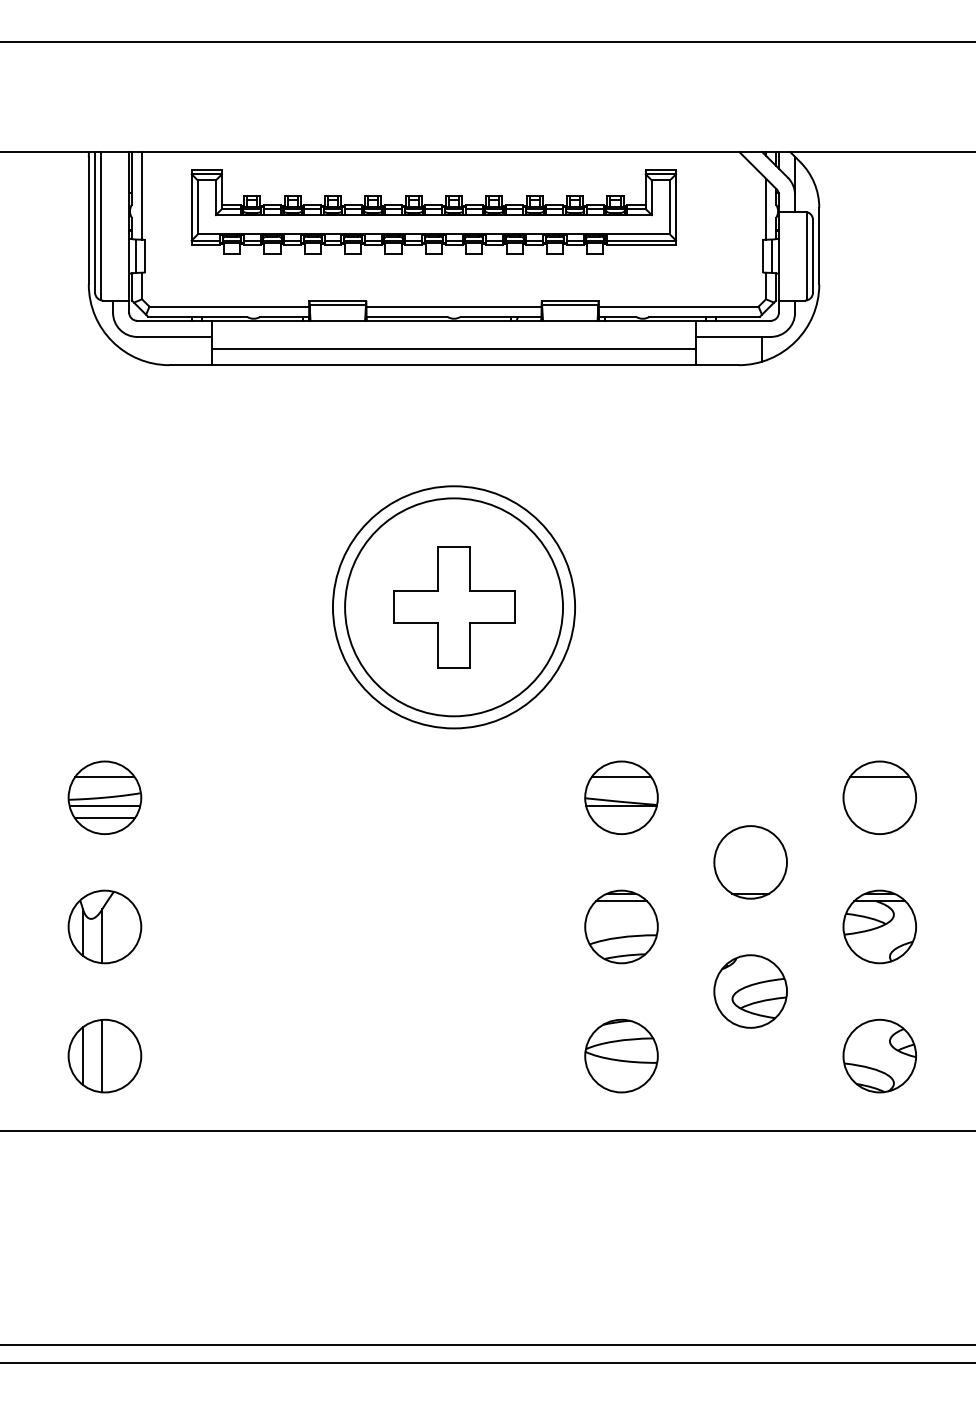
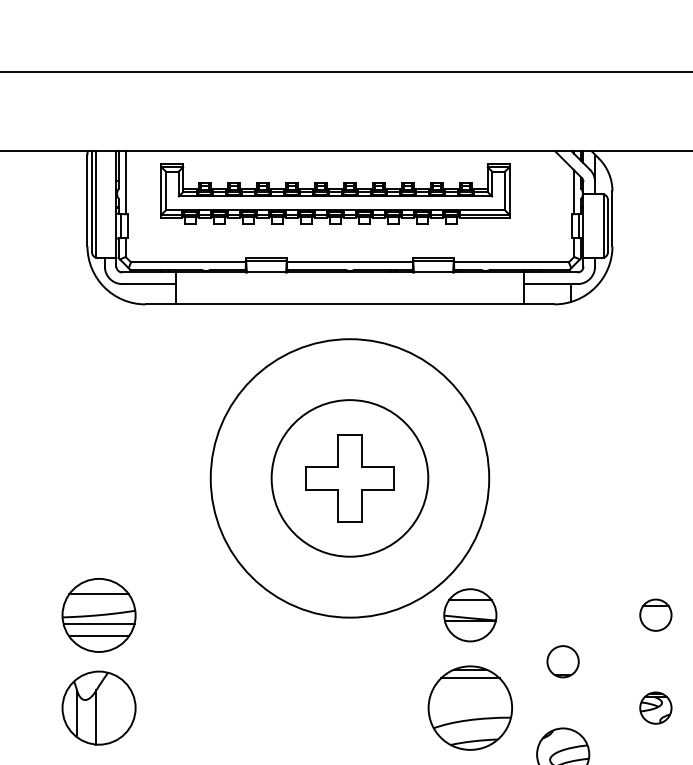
line: (453, 349) -> (349, 293), removed
circle: (453, 607) -> (349, 478), size x1.6
part: (104, 797) -> (98, 615), size x1.4
part: (879, 797) -> (655, 615), size x0.6
part: (750, 862) -> (563, 661), size x0.6
part: (104, 926) -> (98, 707), size x1.4
part: (621, 926) -> (470, 707), size x1.6
part: (879, 926) -> (655, 707), size x0.6

